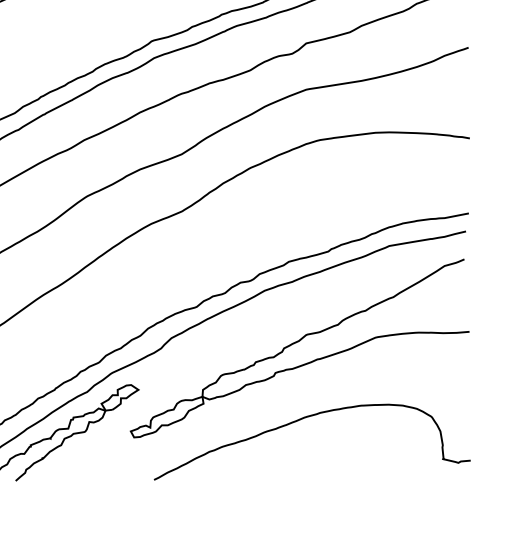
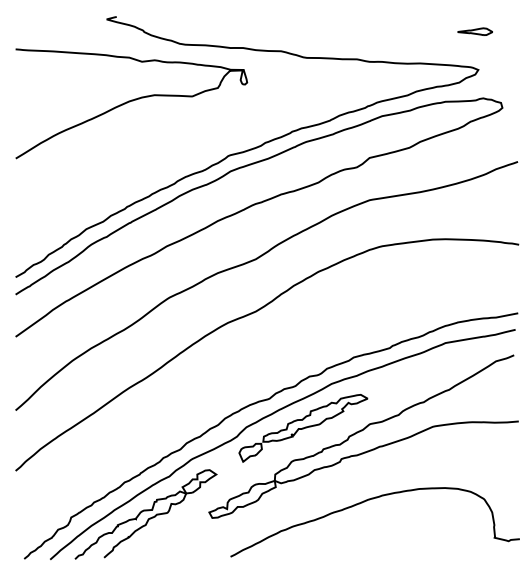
part: (233, 339) -> (303, 428), added

